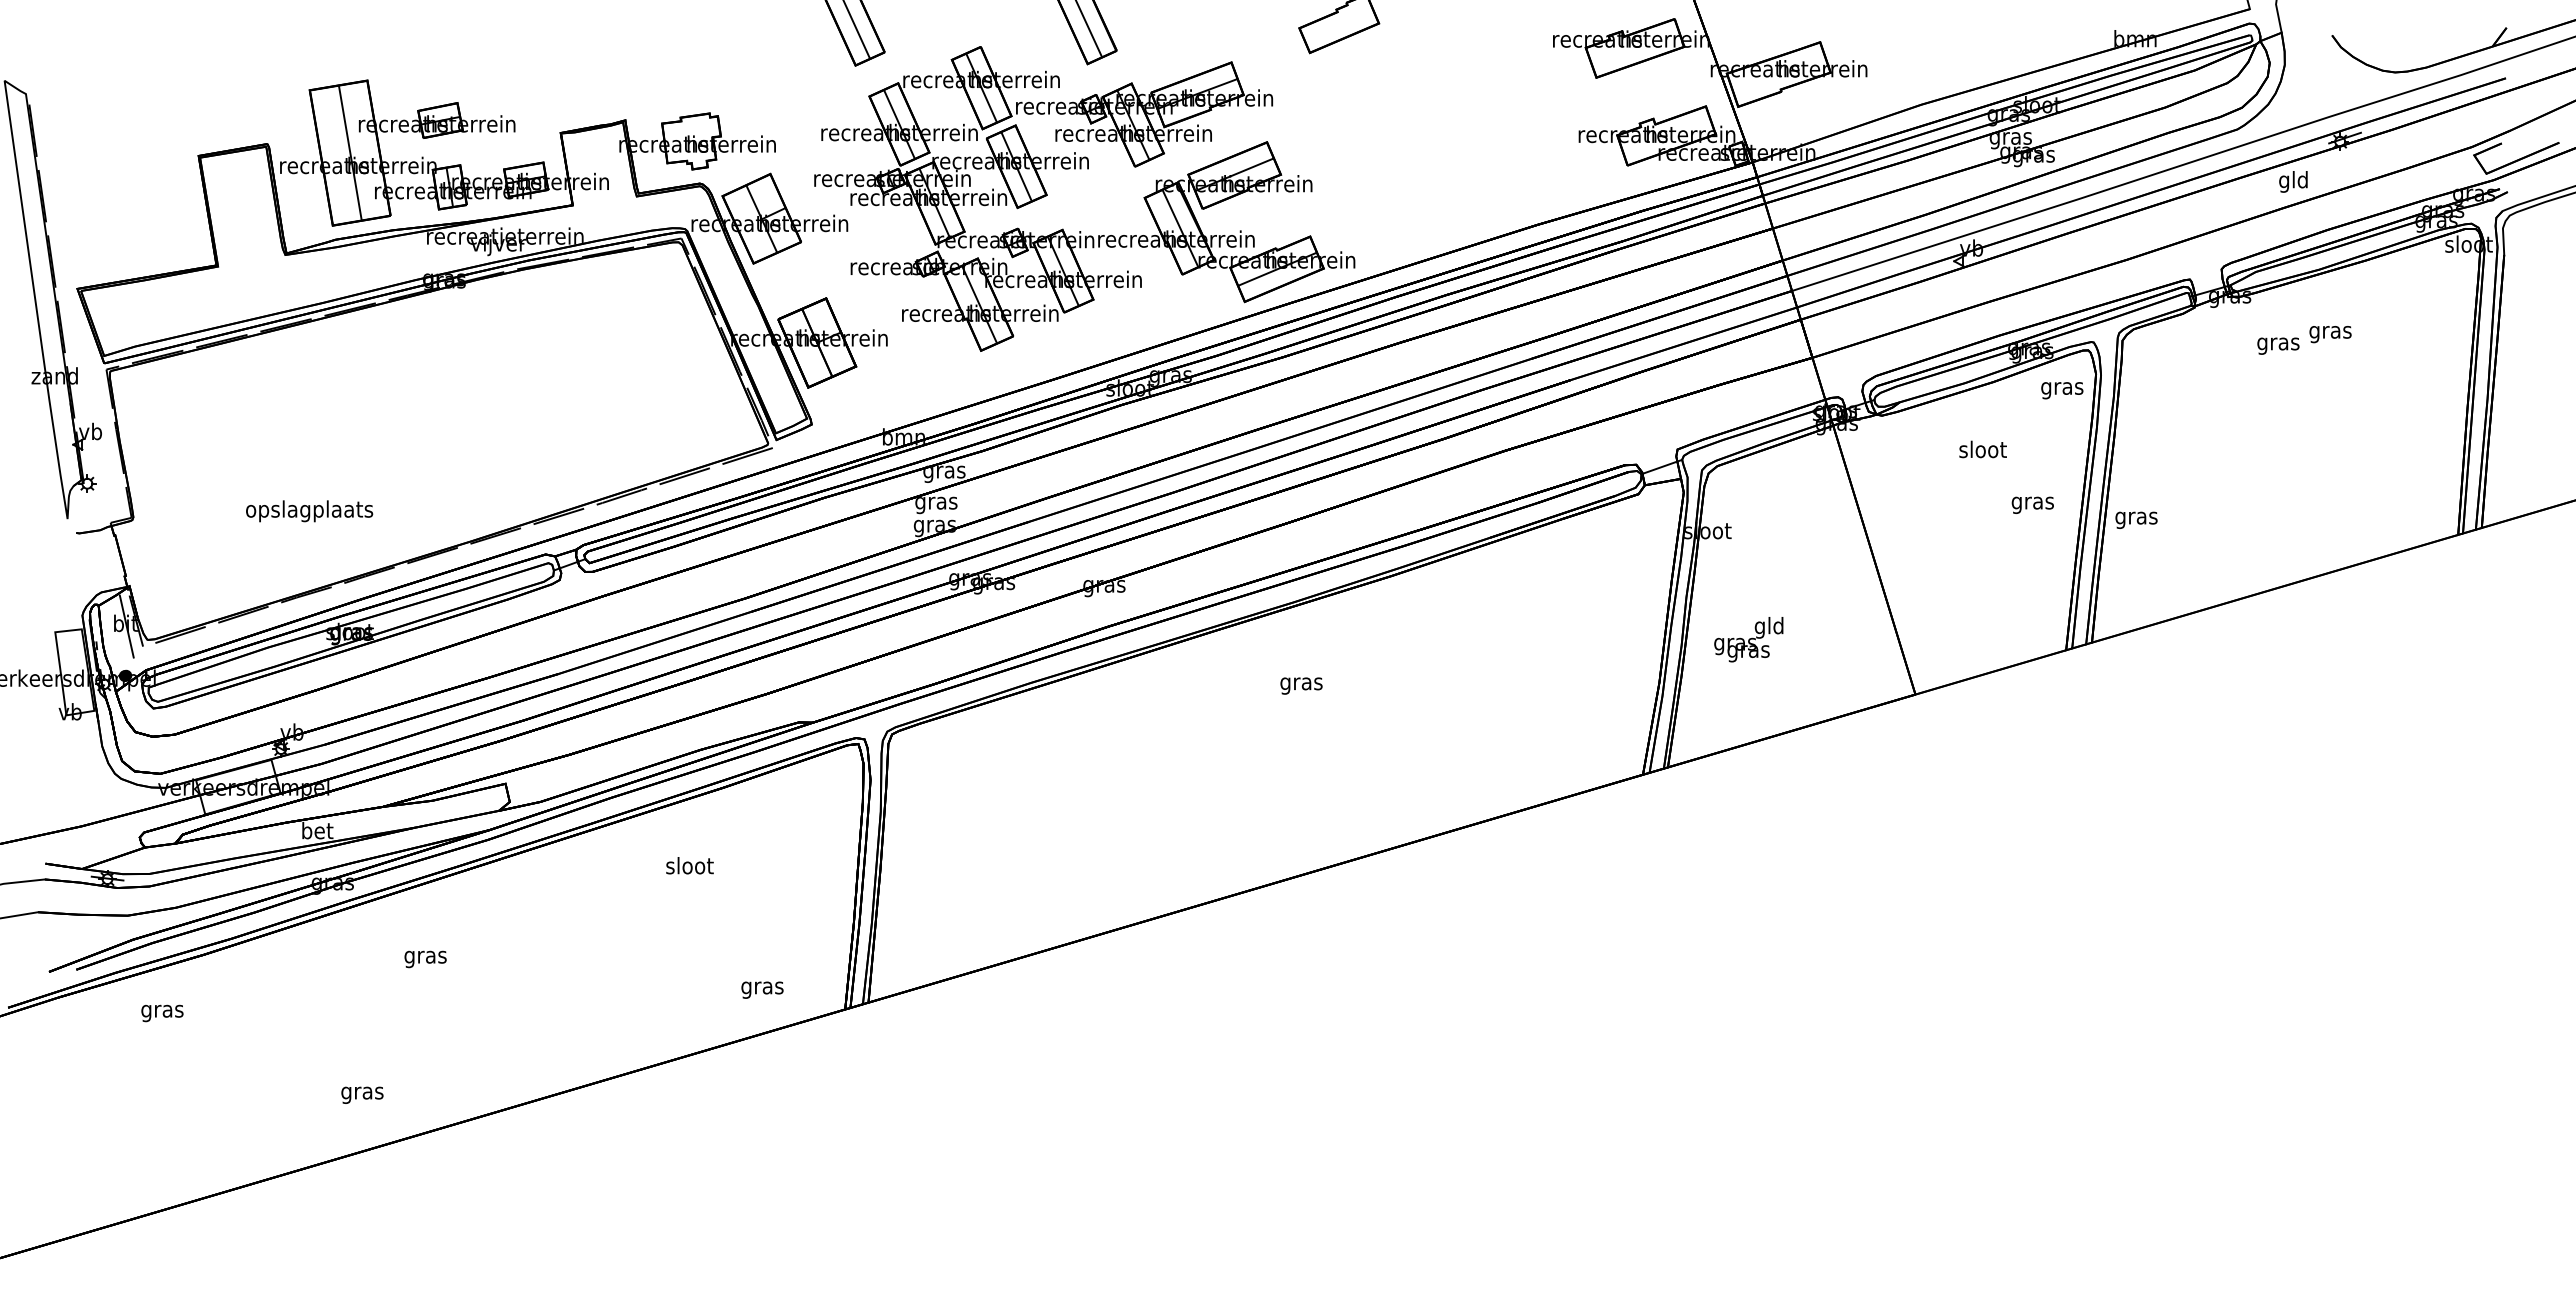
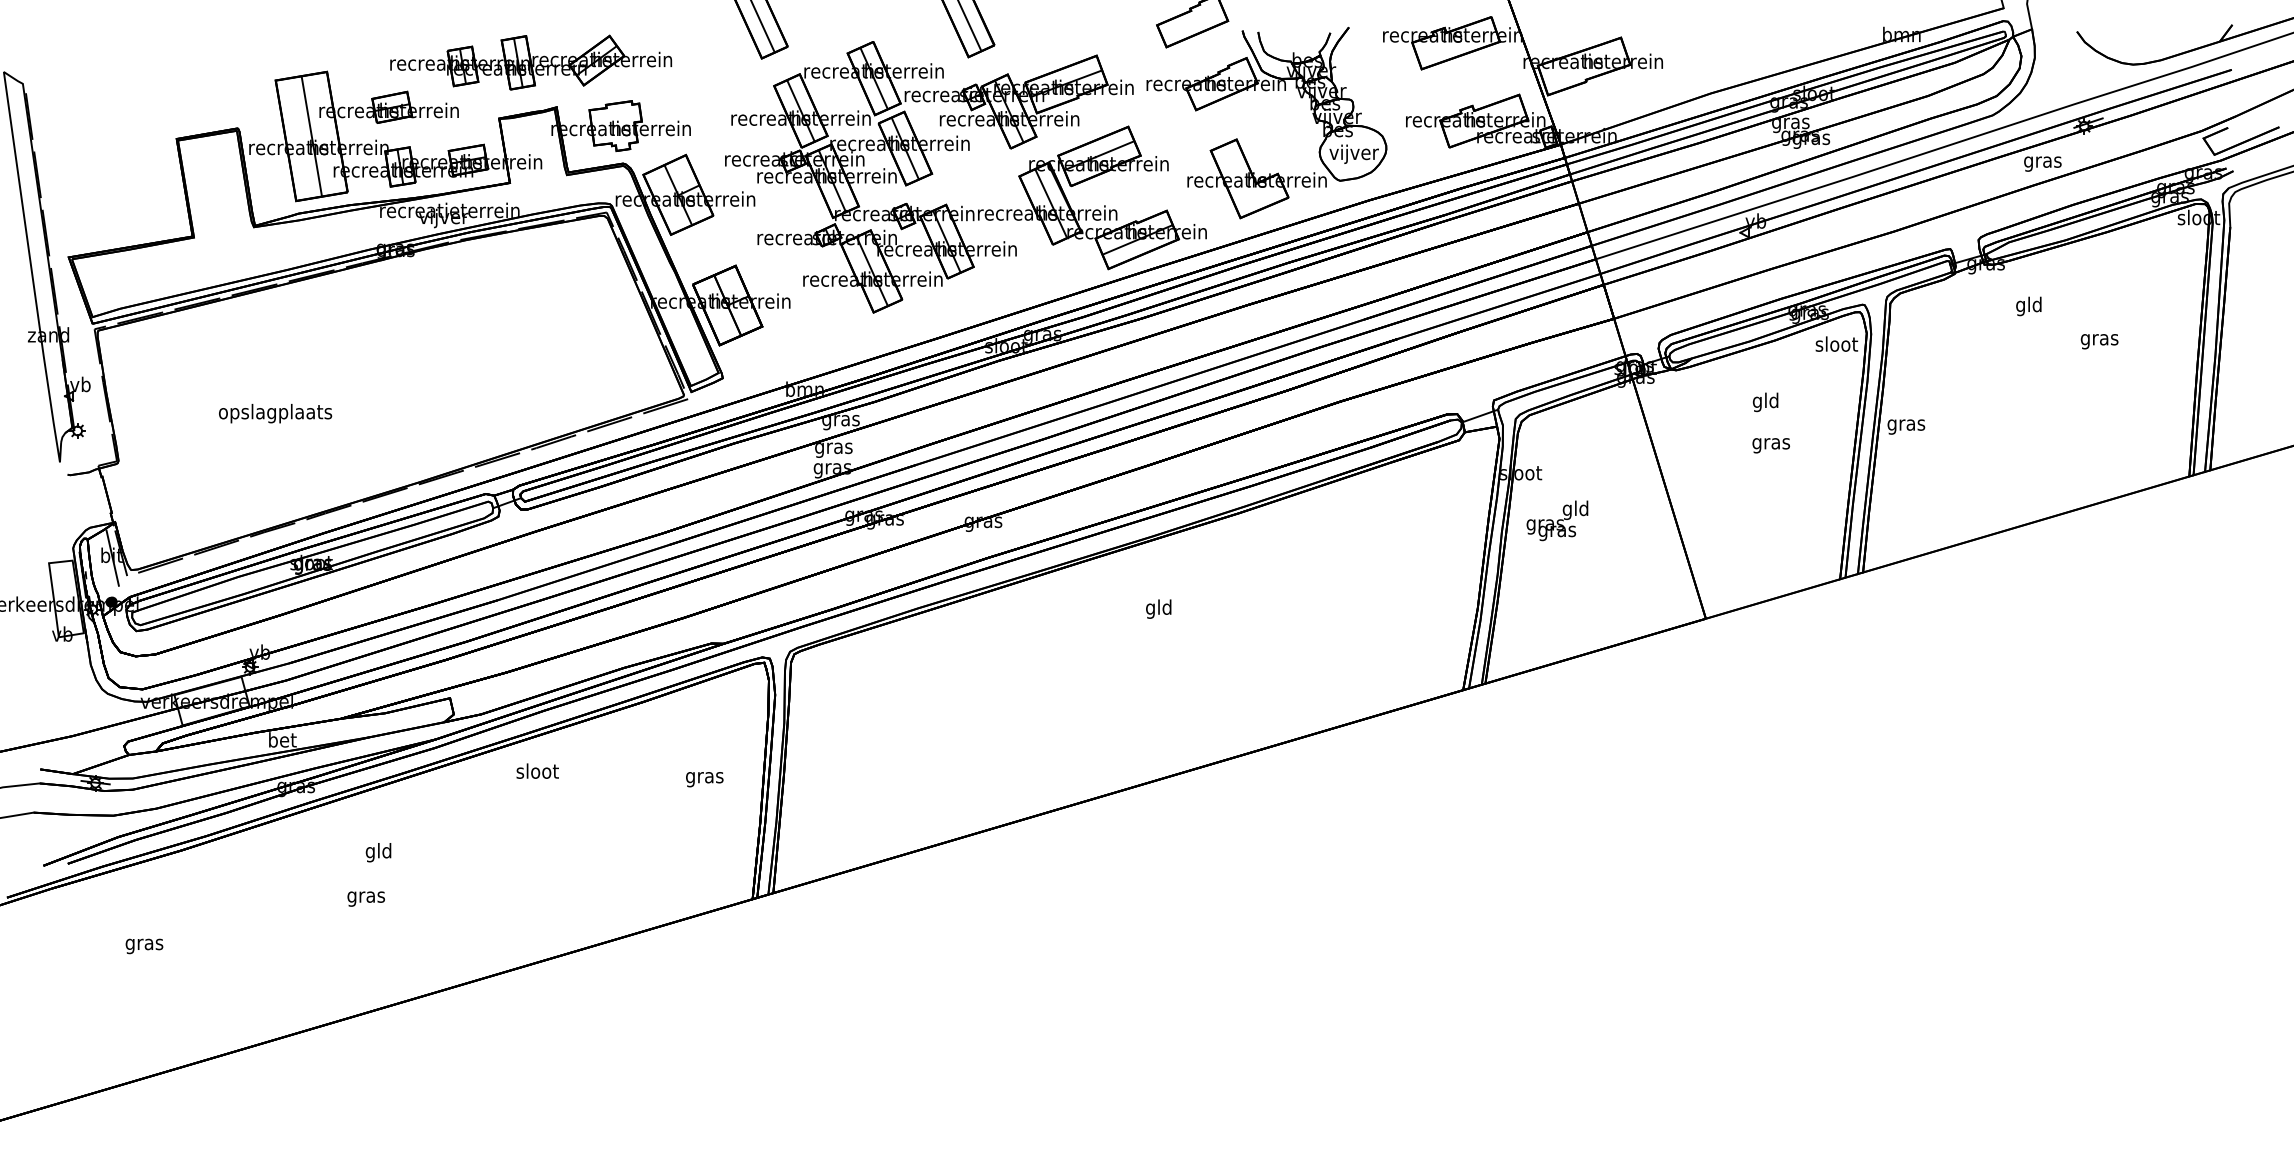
part: (596, 70) -> (531, 62), added
part: (1422, 102) -> (1266, 91), added
text: (2293, 181) -> (2042, 161), gld -> gras
text: (2330, 334) -> (2099, 341), moved
text: (2278, 343) -> (2029, 306), gras -> gld
text: (2062, 388) -> (1836, 346), gras -> sloot
text: (1982, 451) -> (1765, 402), sloot -> gld
text: (2032, 504) -> (1770, 444), moved
text: (309, 511) -> (275, 413), moved
text: (2136, 519) -> (1906, 426), moved
text: (1748, 639) -> (1557, 520), moved
text: (1301, 683) -> (1159, 608), gras -> gld
text: (689, 865) -> (537, 770), moved
text: (425, 957) -> (378, 852), gras -> gld
text: (762, 989) -> (704, 779), moved
text: (162, 1013) -> (144, 946), moved
text: (362, 1094) -> (366, 898), moved

